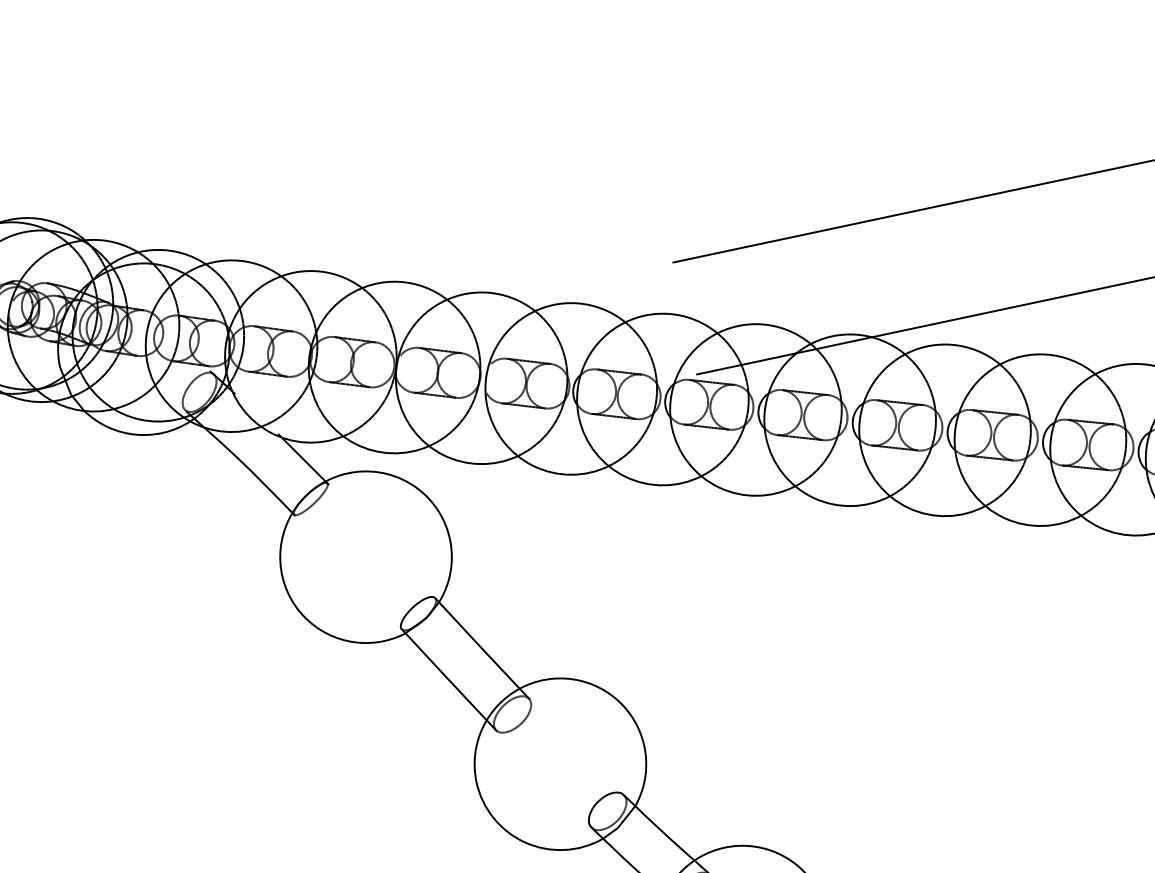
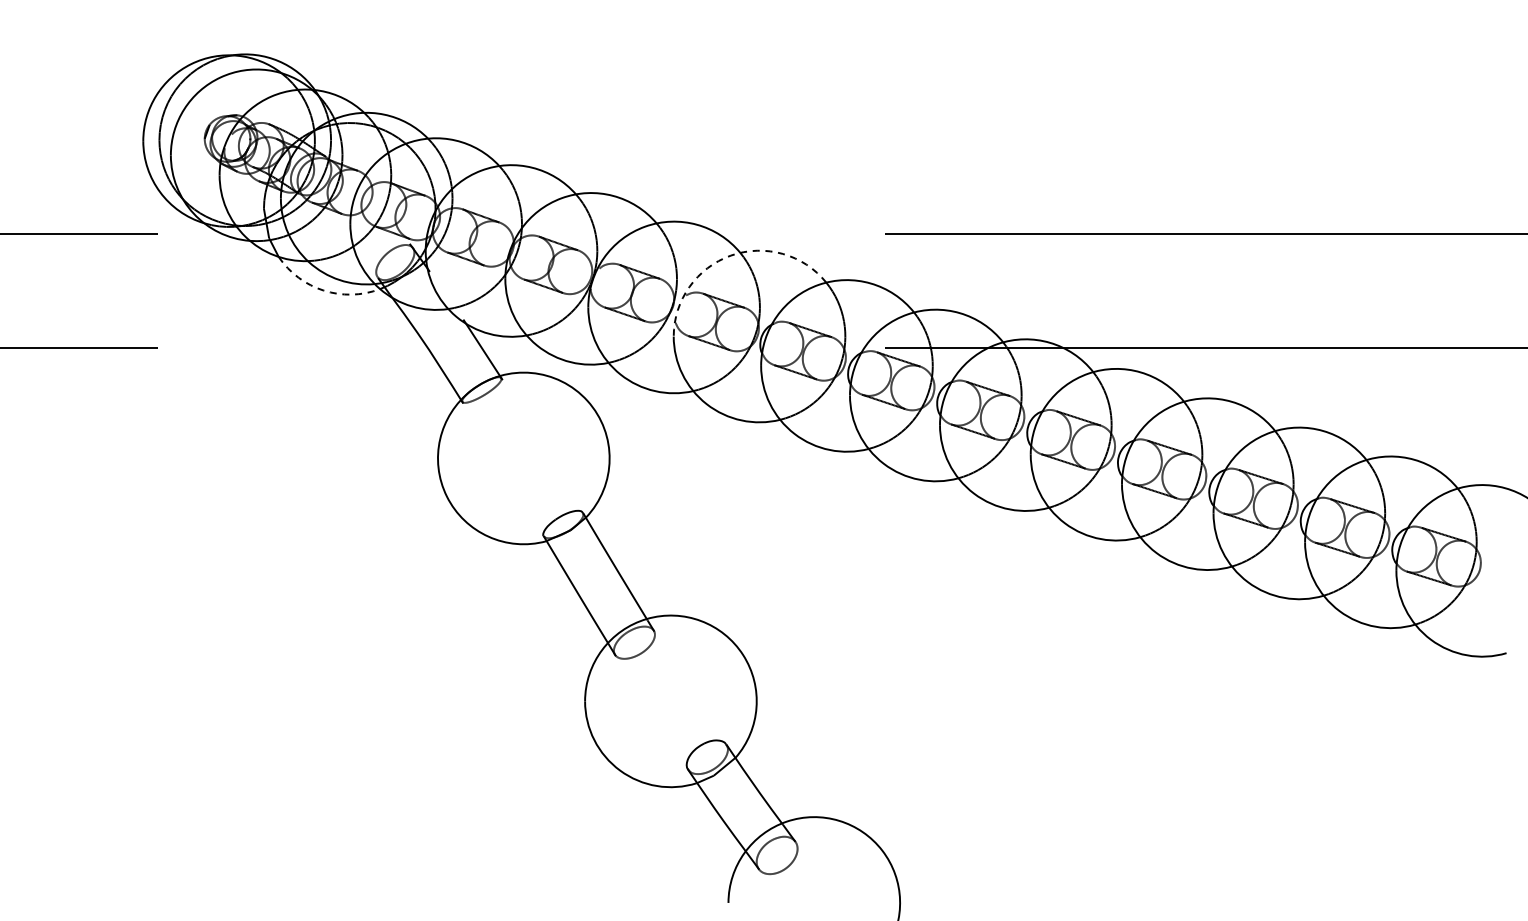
arc: (526, 315) -> (730, 255), solid -> dashed
arc: (135, 434) -> (323, 290), solid -> dashed

